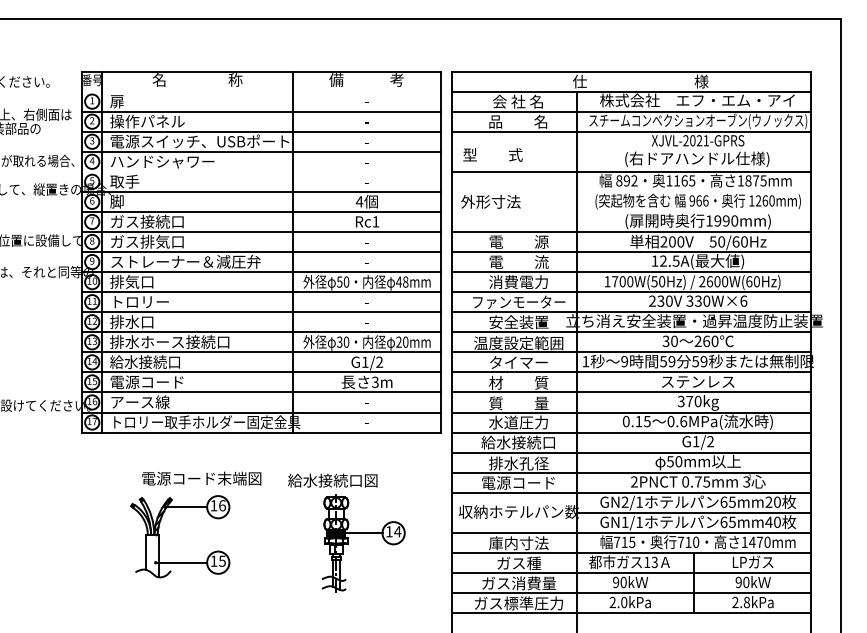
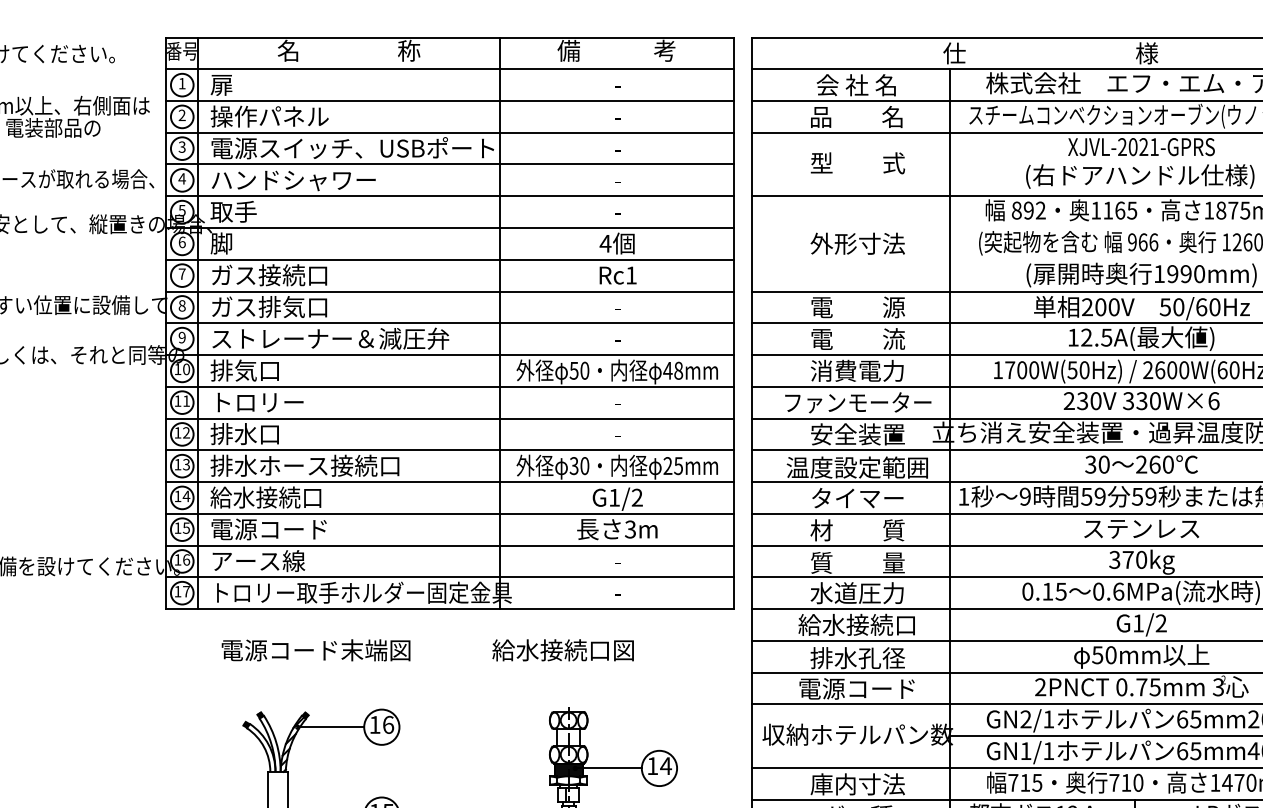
line: (261, 91) -> (450, 69), added
text: (492, 154) -> (857, 162), moved
line: (261, 171) -> (450, 195), added
text: (490, 201) -> (857, 243), moved
text: (405, 341) -> (678, 464), 20mm -> 25mm
text: (201, 478) -> (315, 650), moved
text: (332, 480) -> (562, 650), moved

